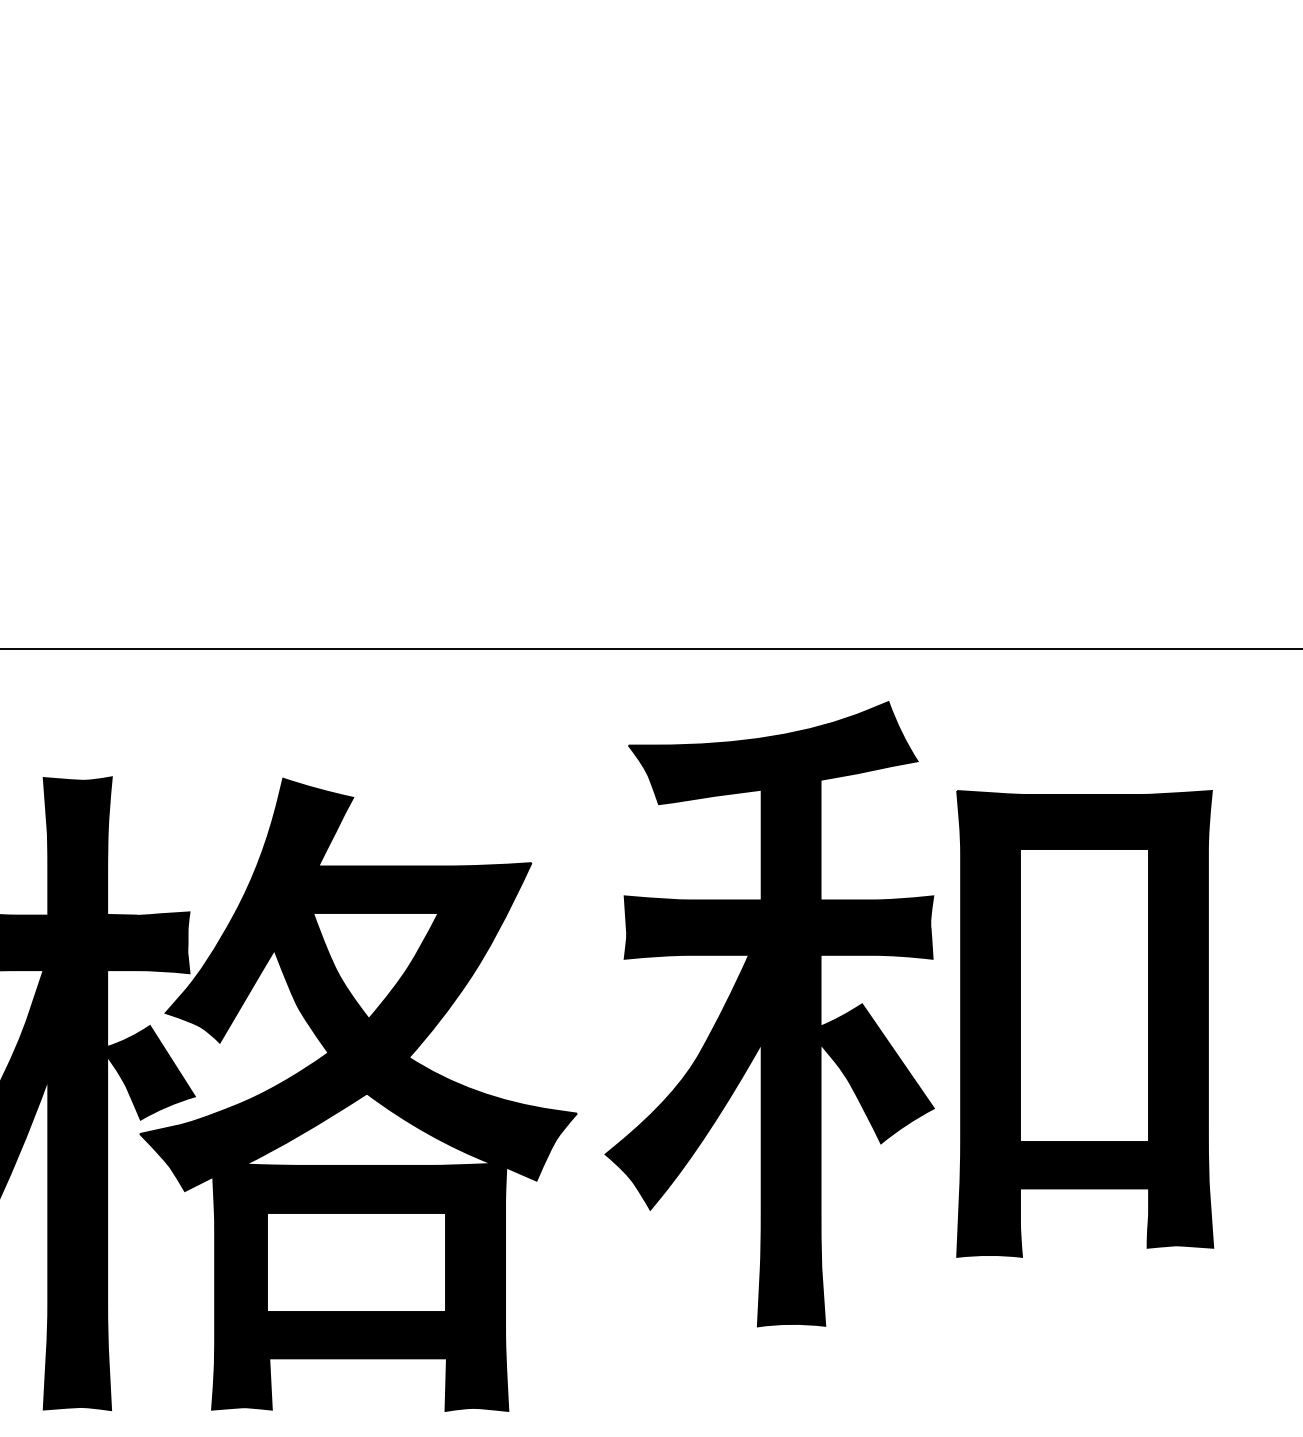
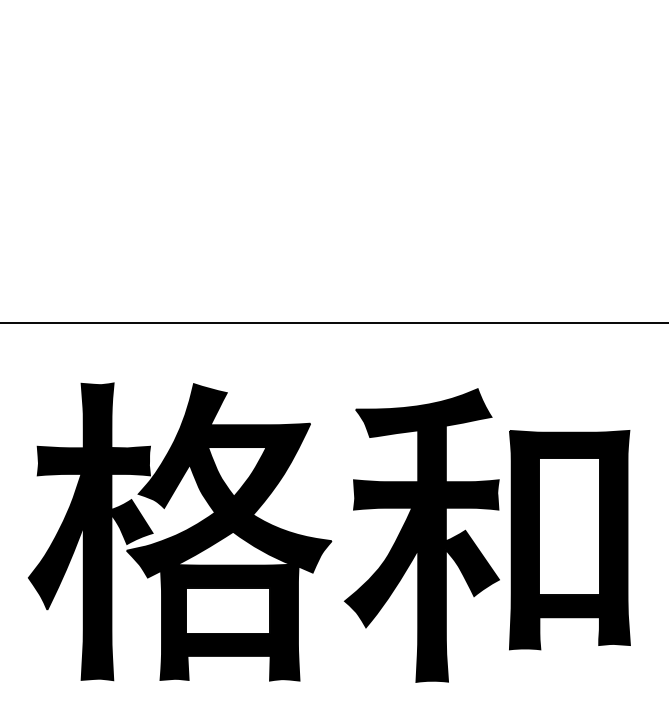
part: (883, 1031) -> (475, 543), moved

